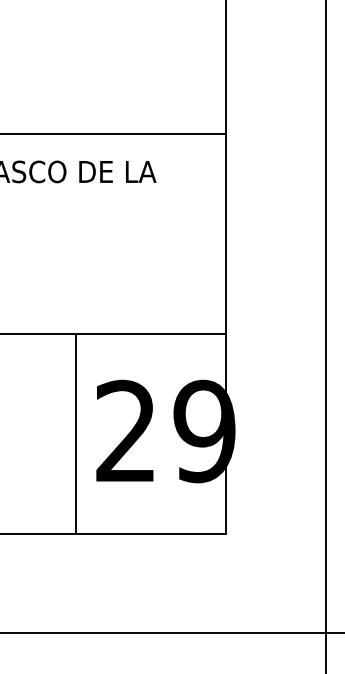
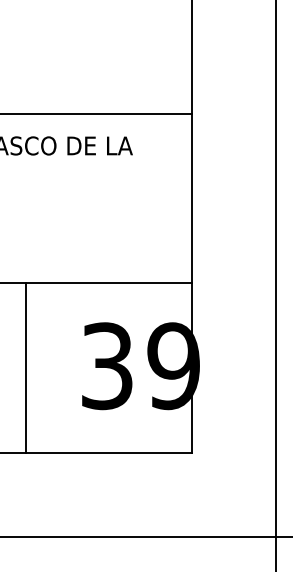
text: (126, 431) -> (107, 366), 29 -> 39
line: (75, 433) -> (25, 367), moved

